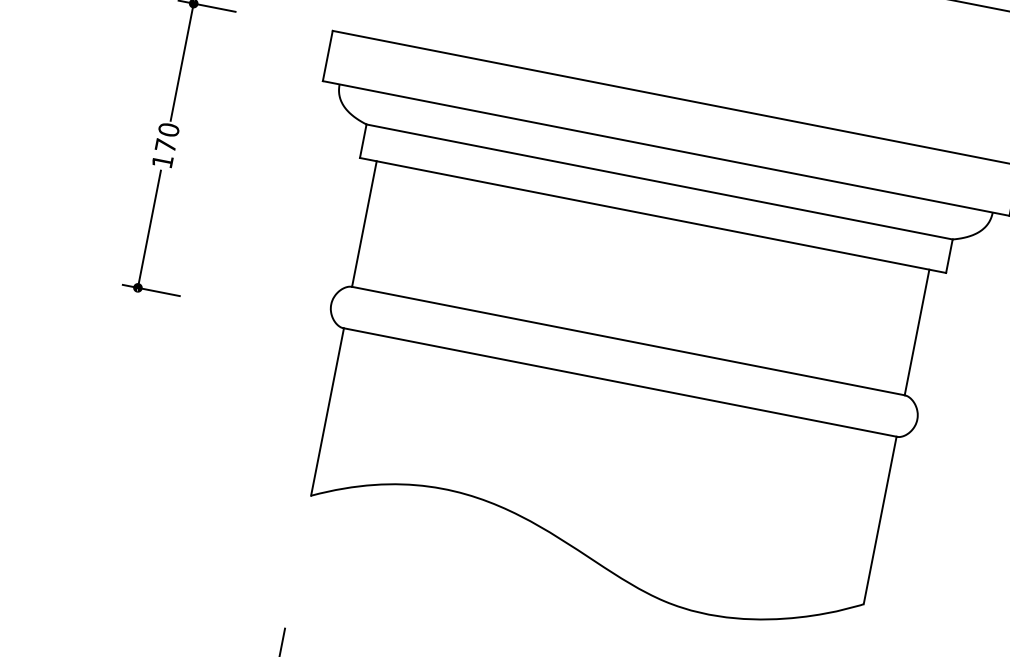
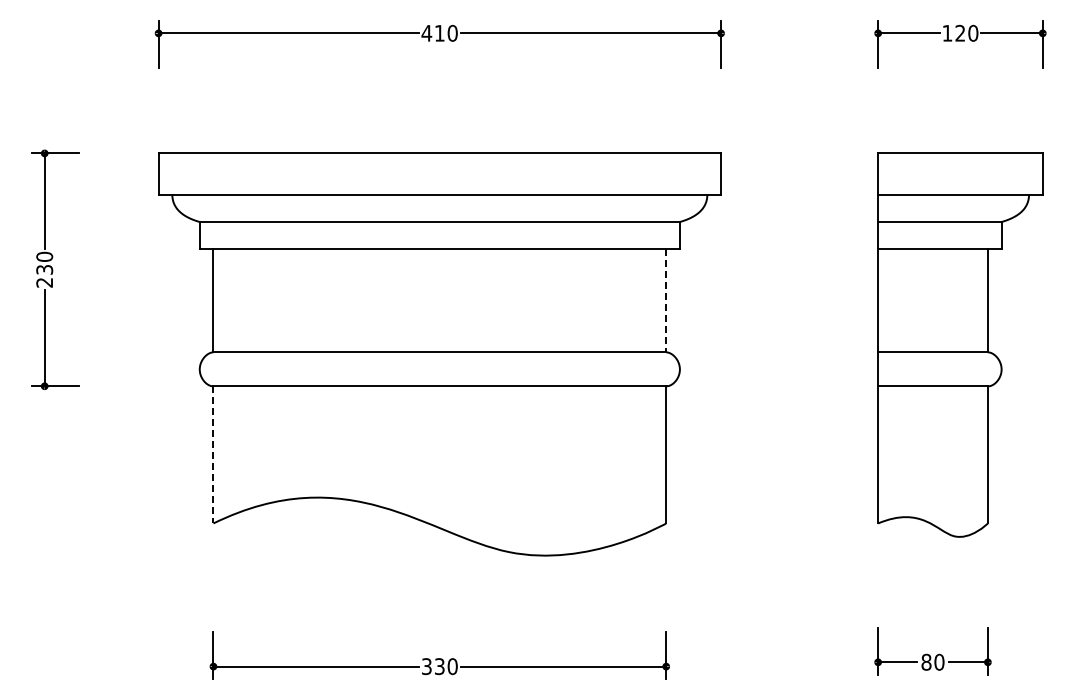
text: (163, 153) -> (44, 276), 170 -> 230
line: (917, 333) -> (666, 301), solid -> dashed
line: (327, 411) -> (213, 454), solid -> dashed

